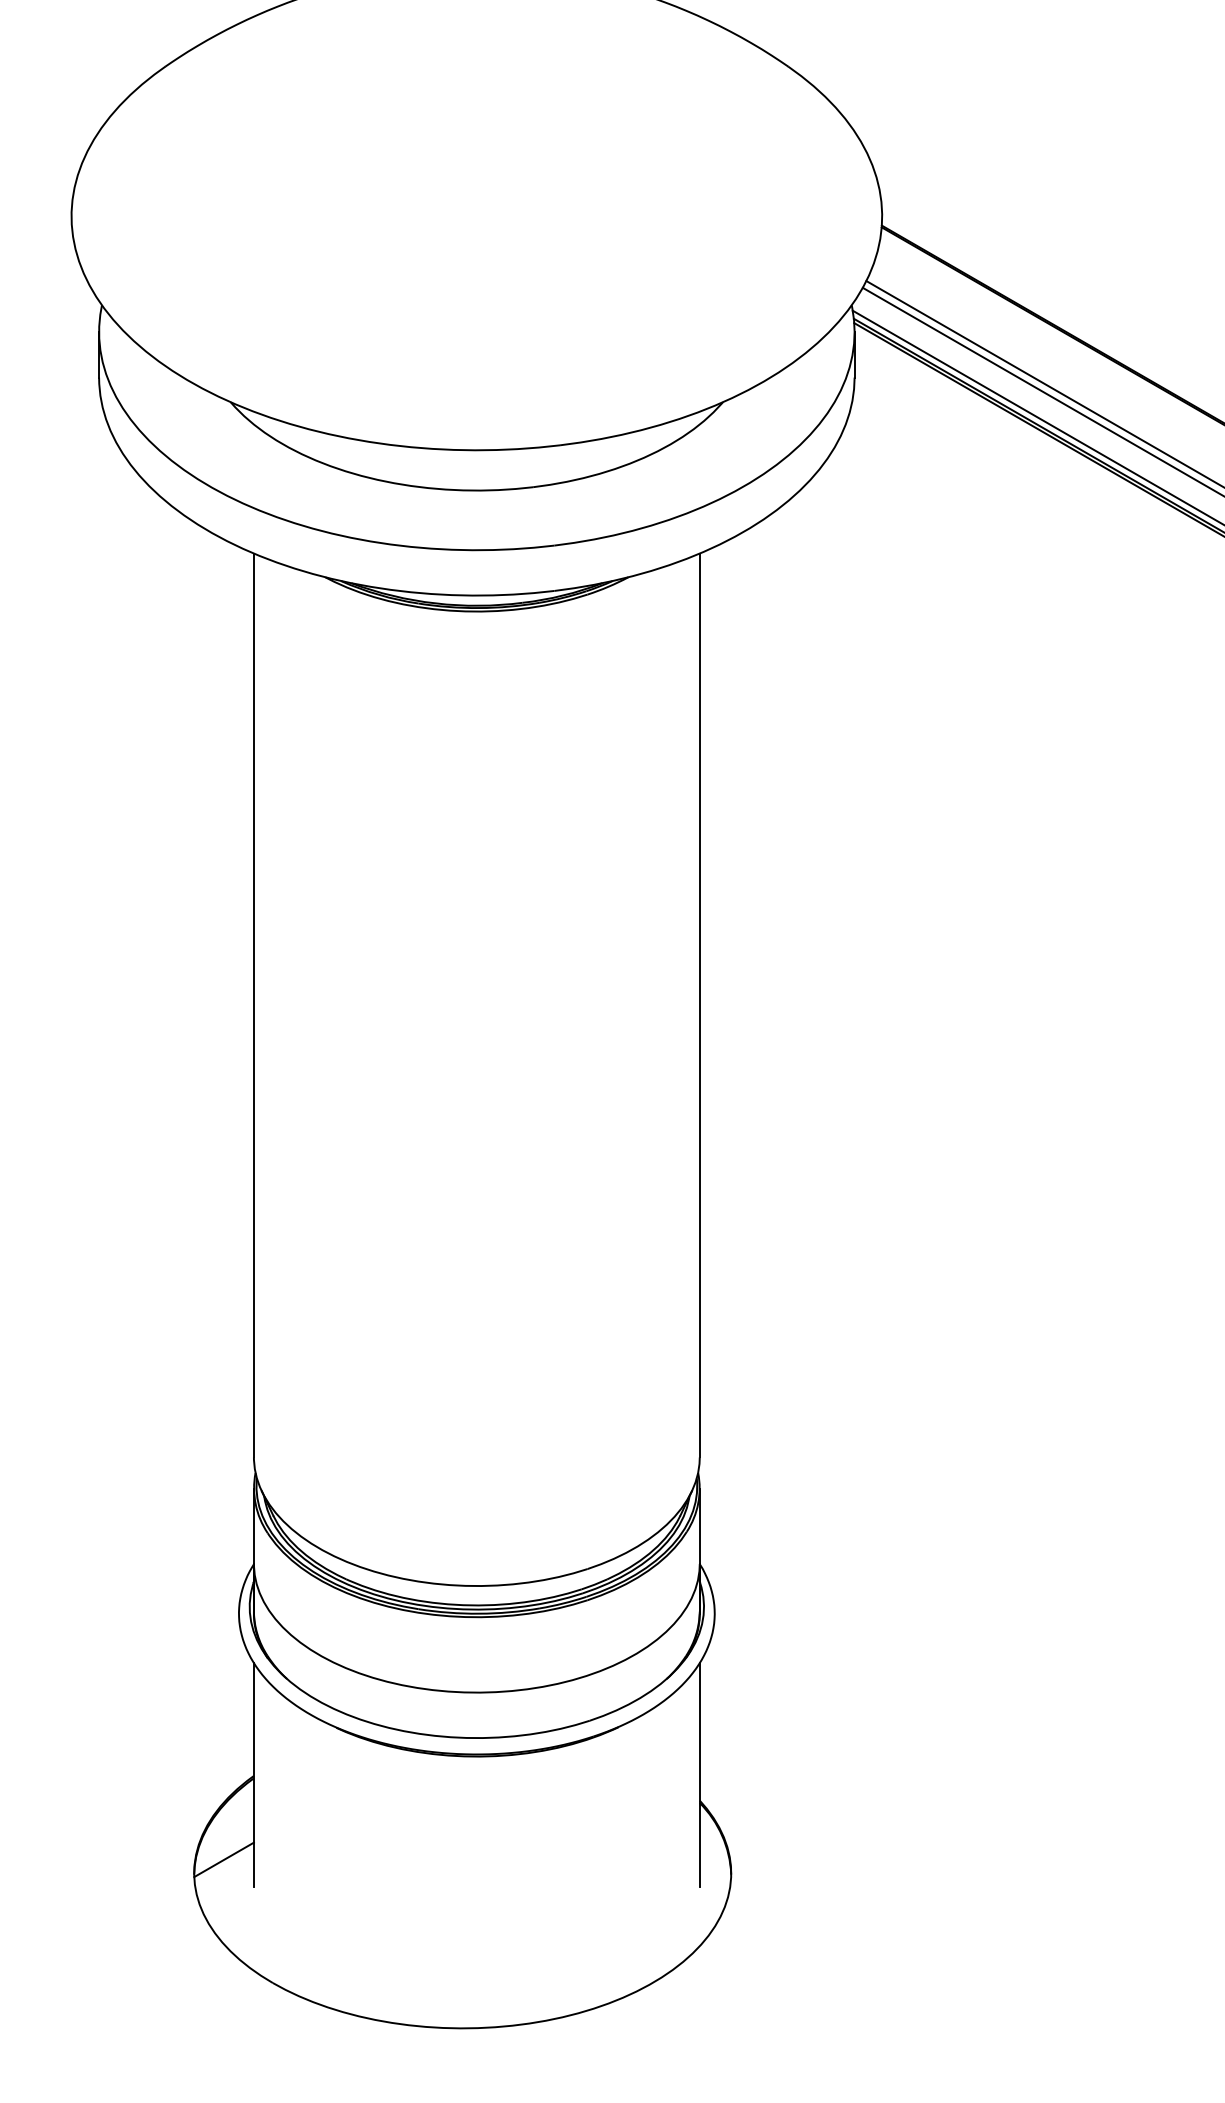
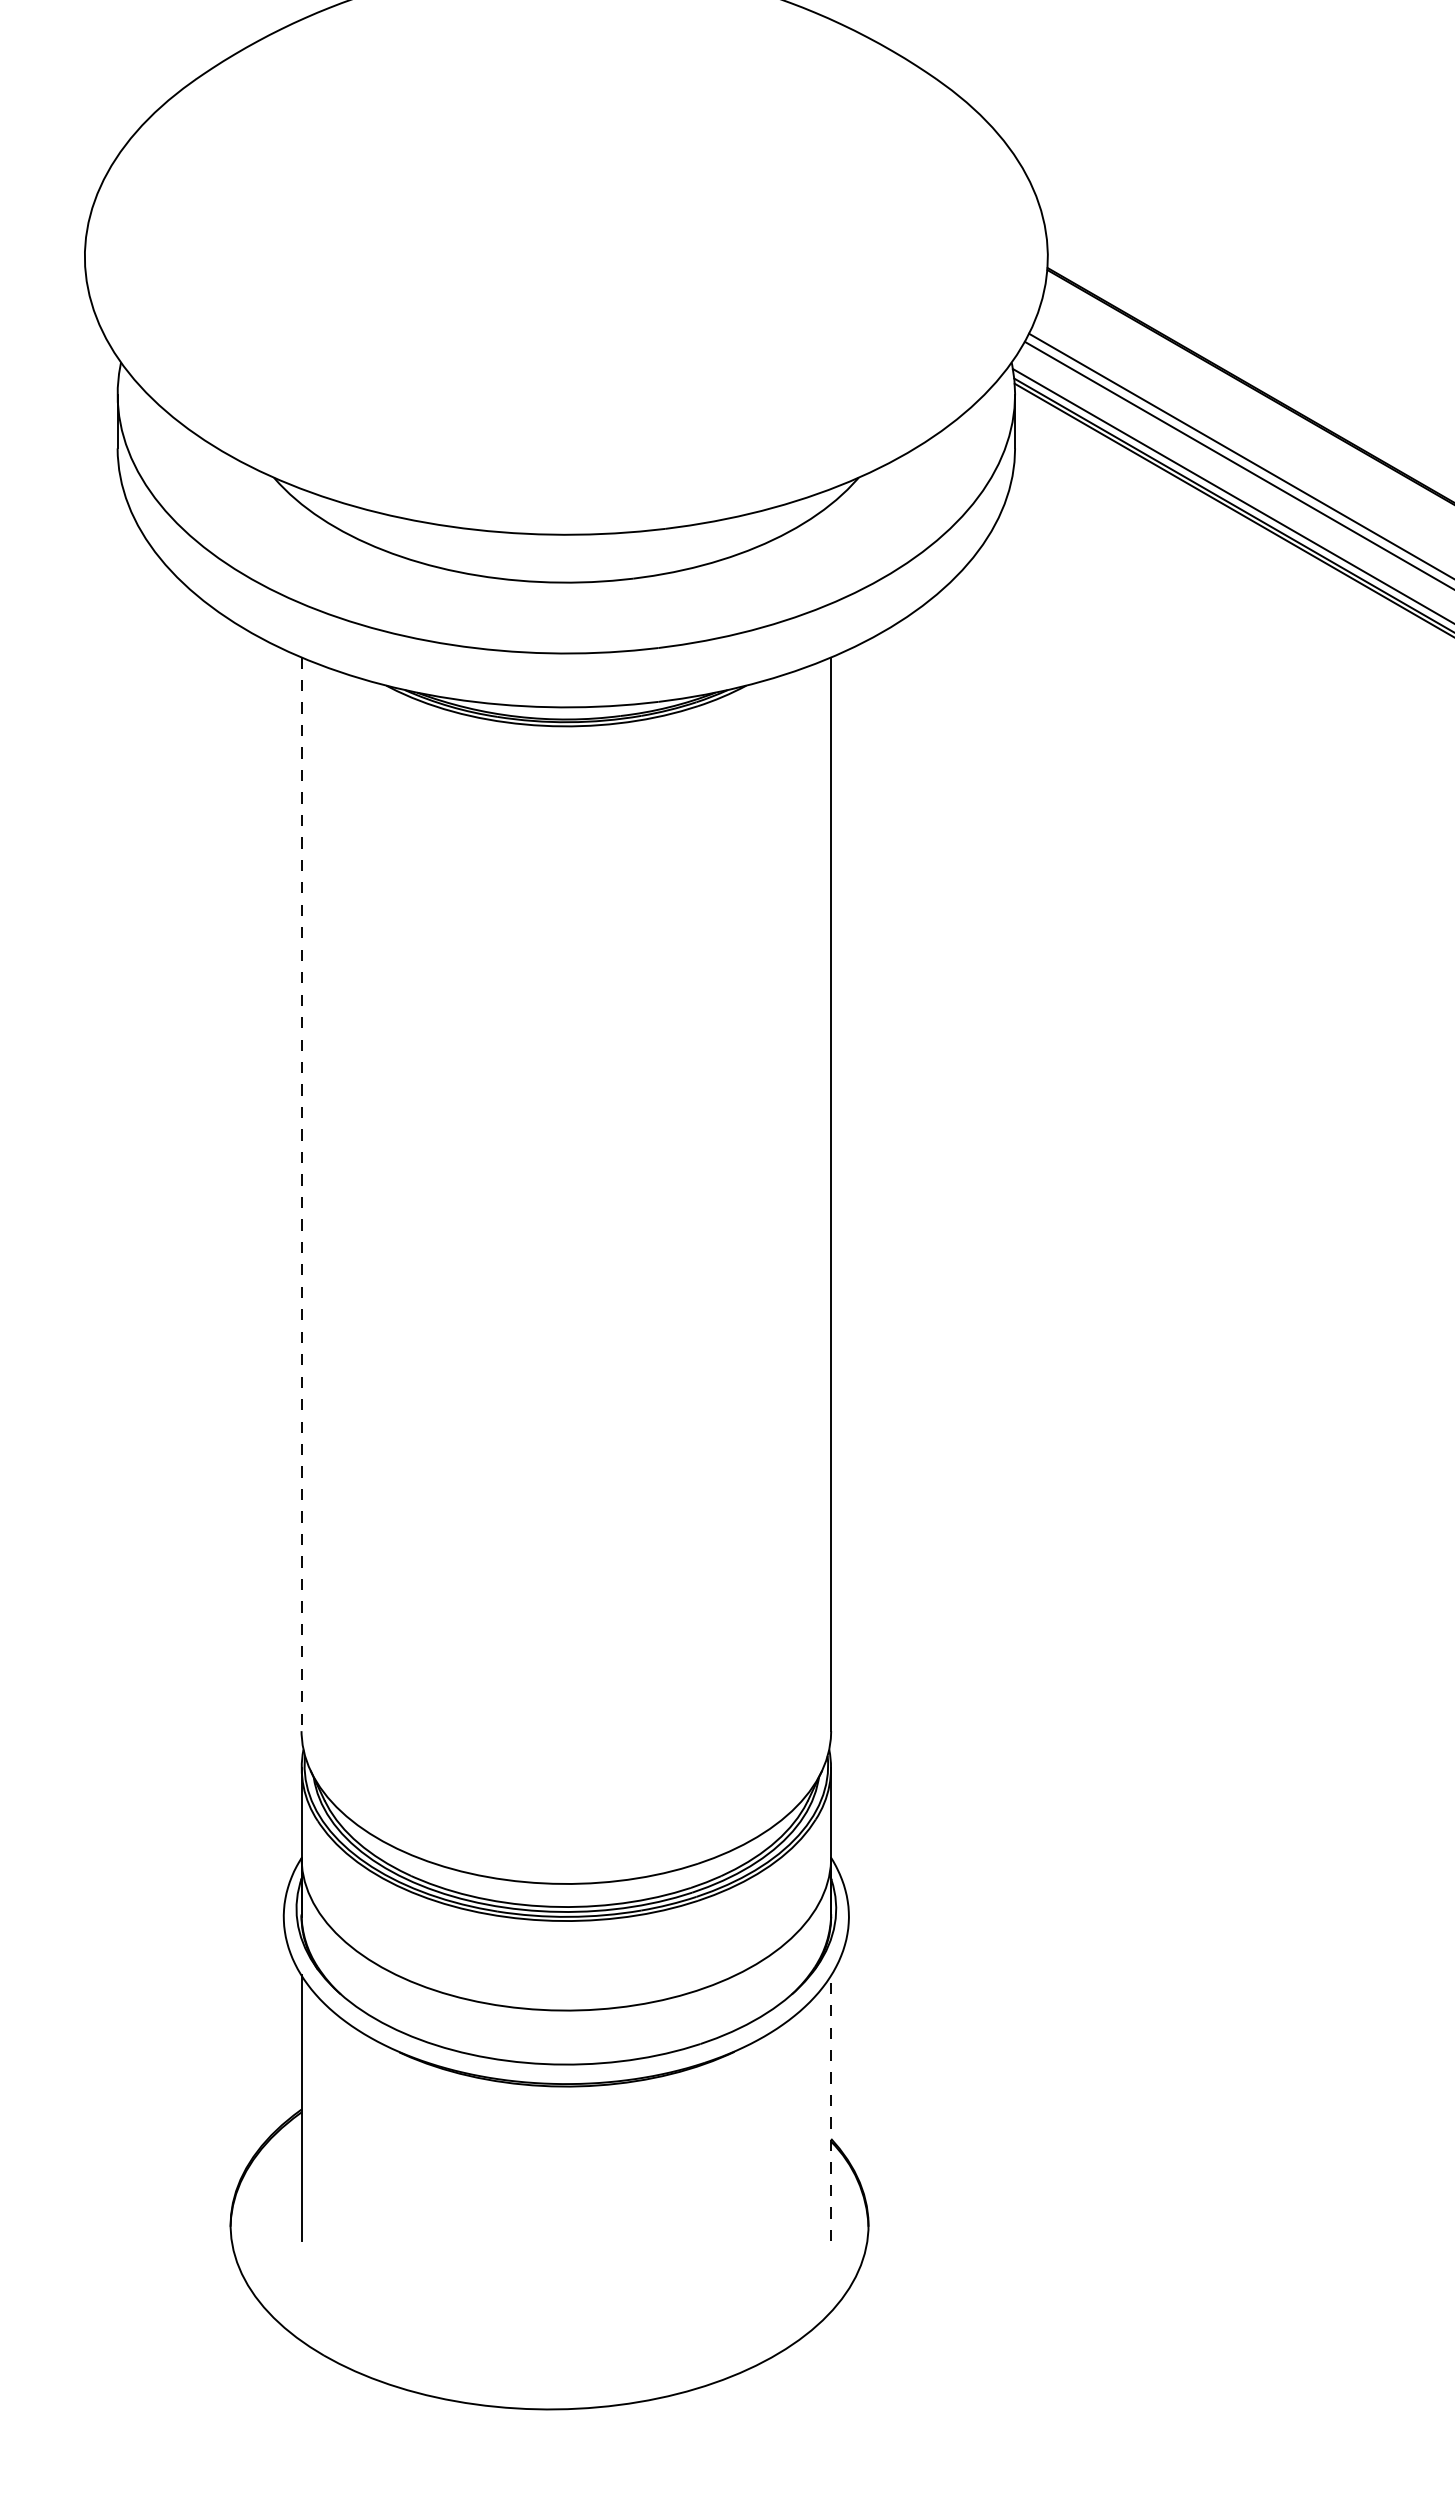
line: (253, 1005) -> (301, 1194), solid -> dashed
line: (700, 1775) -> (831, 2108), solid -> dashed
line: (223, 1859) -> (265, 2208), removed

